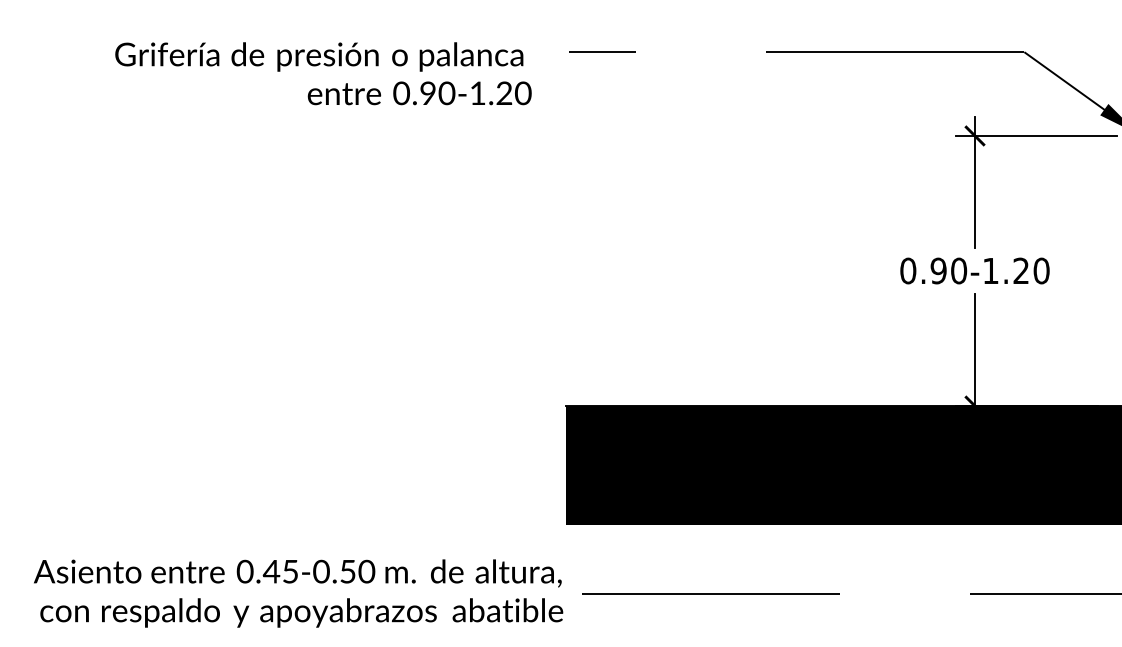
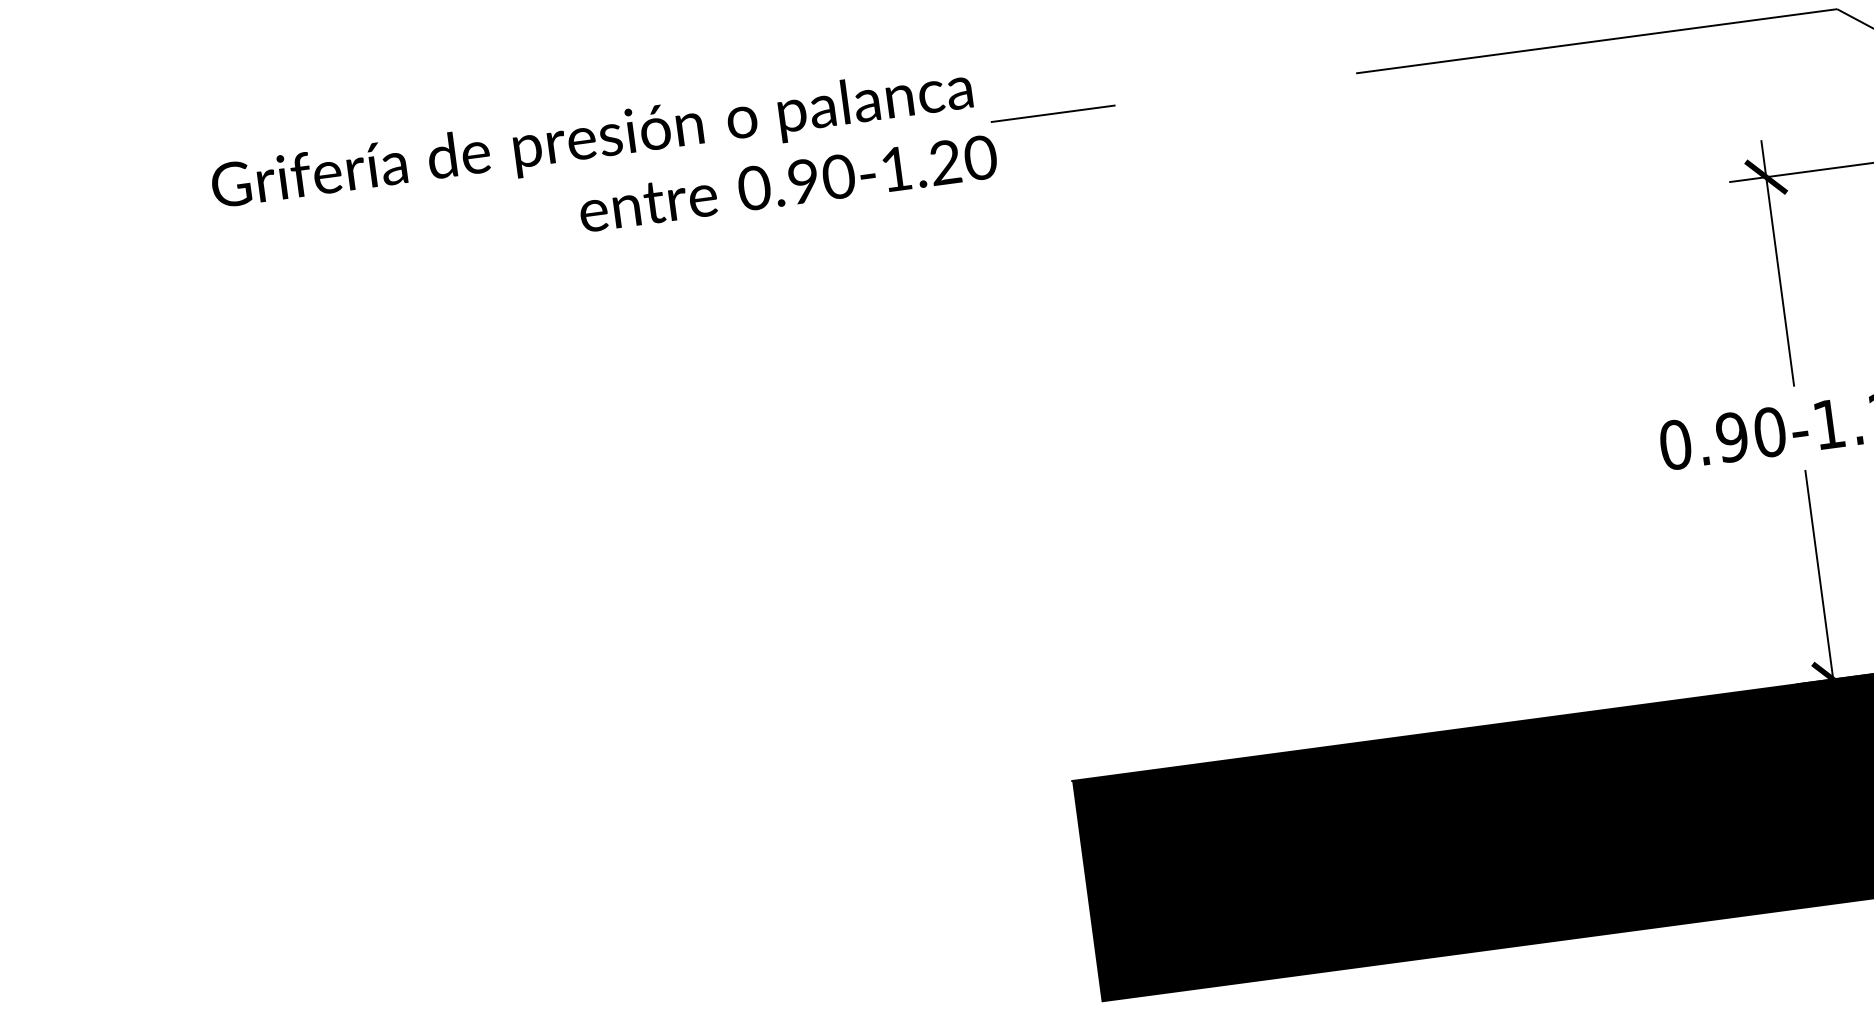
text: (323, 73) -> (604, 170), moved

